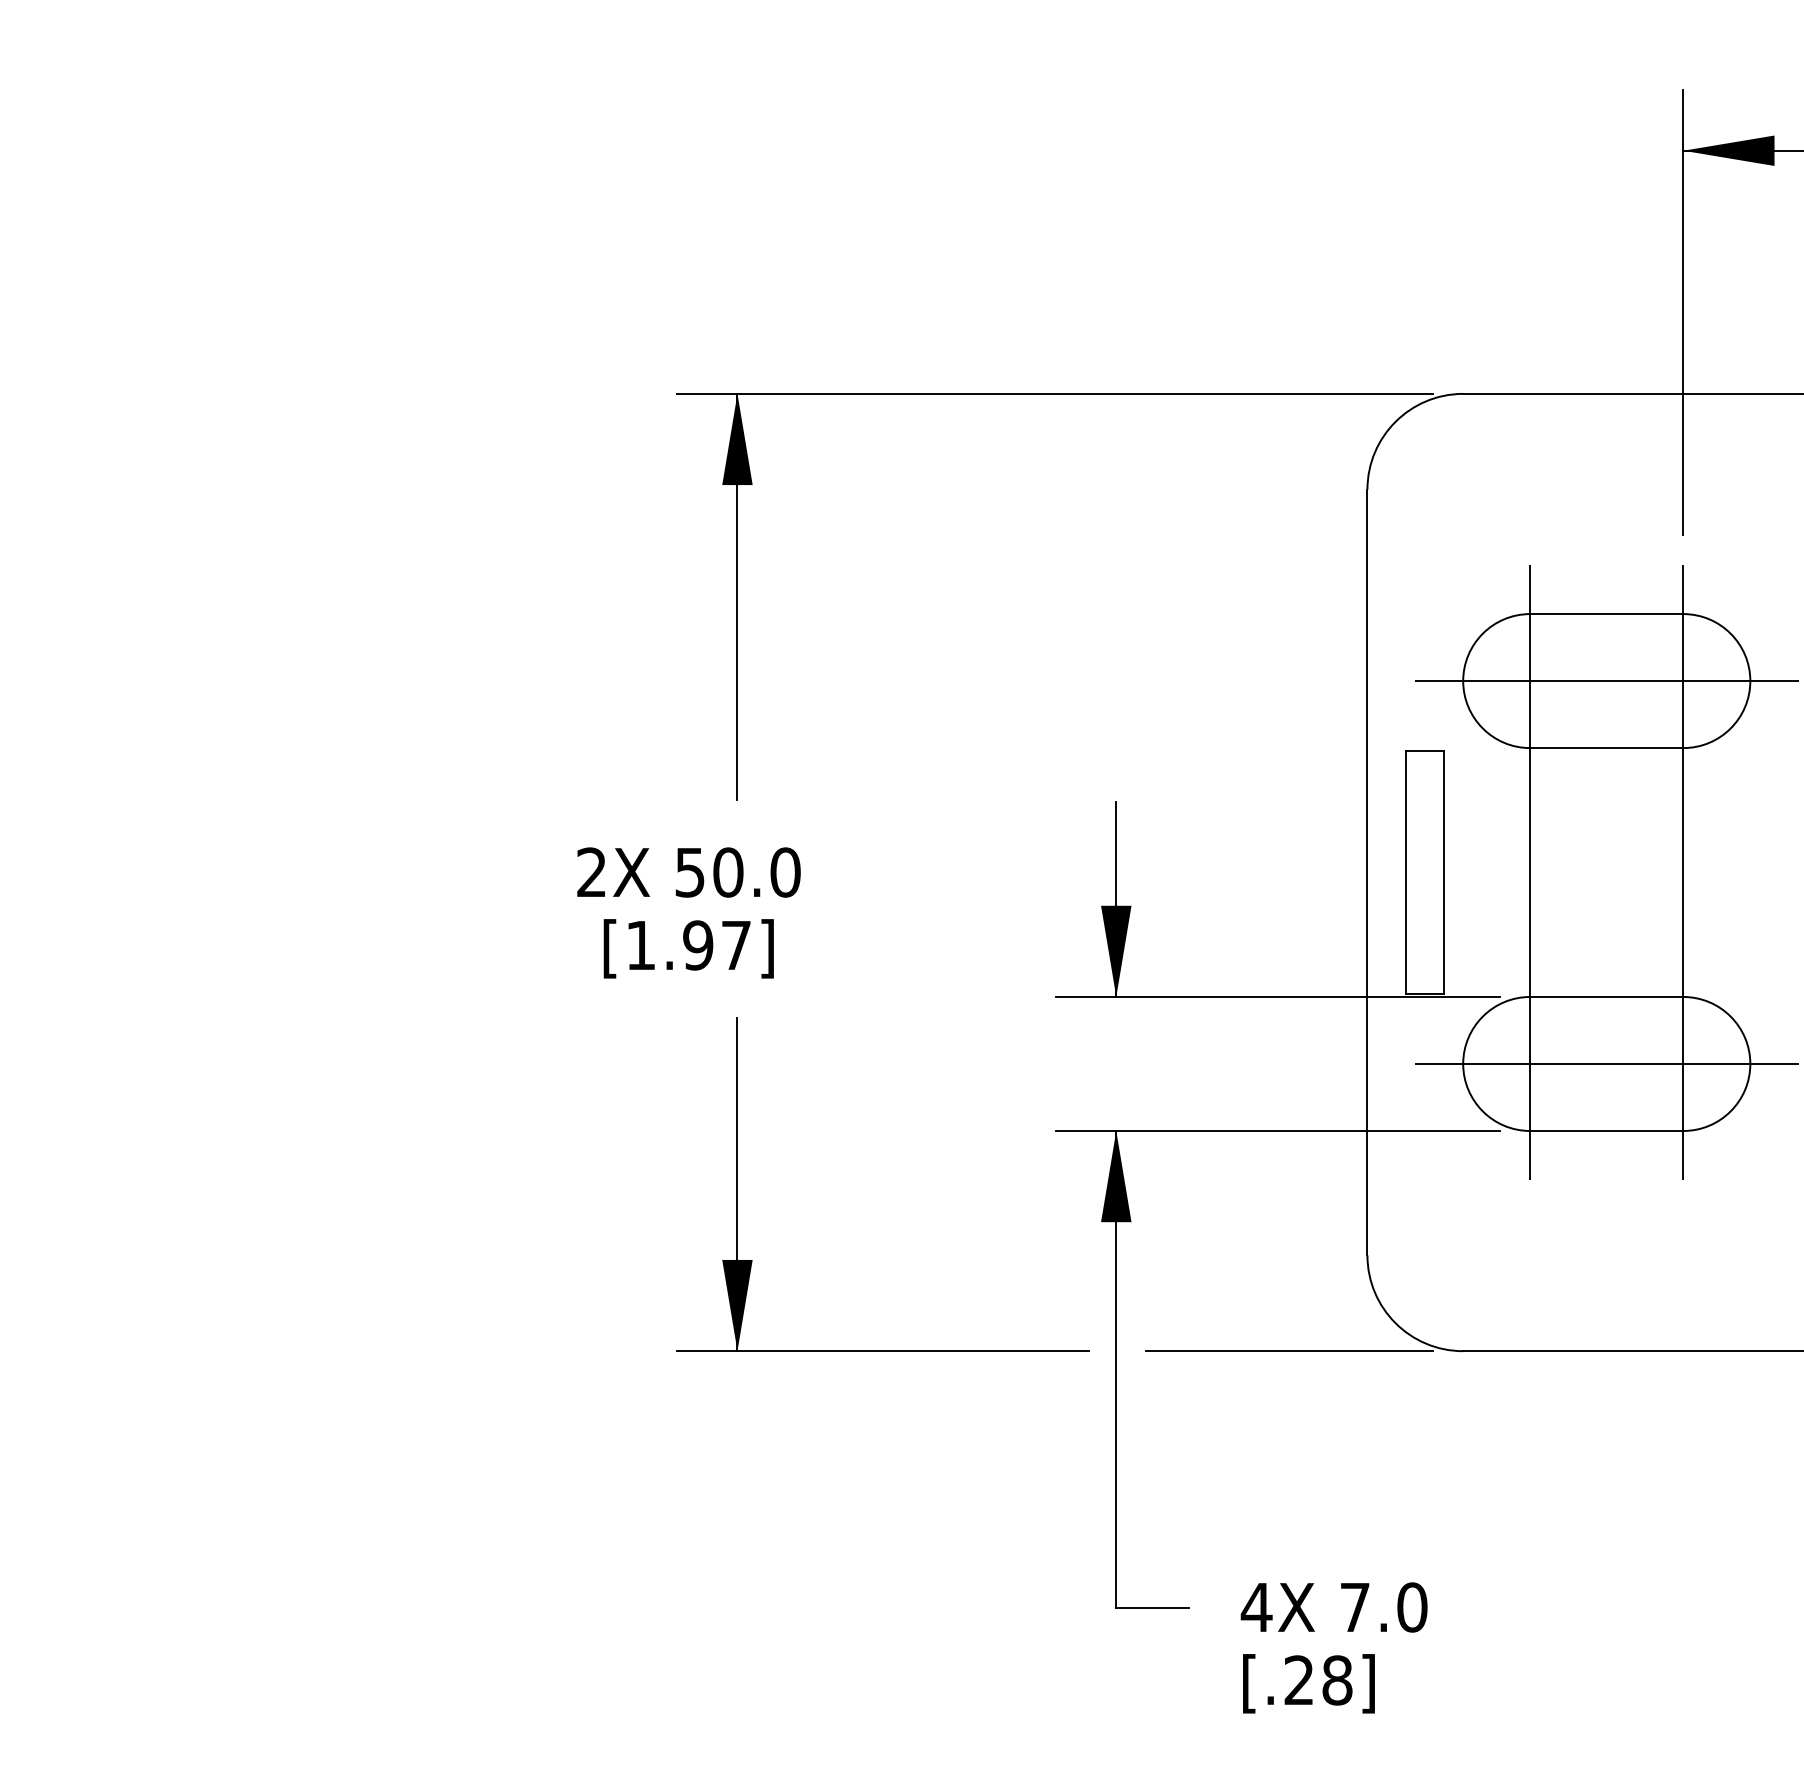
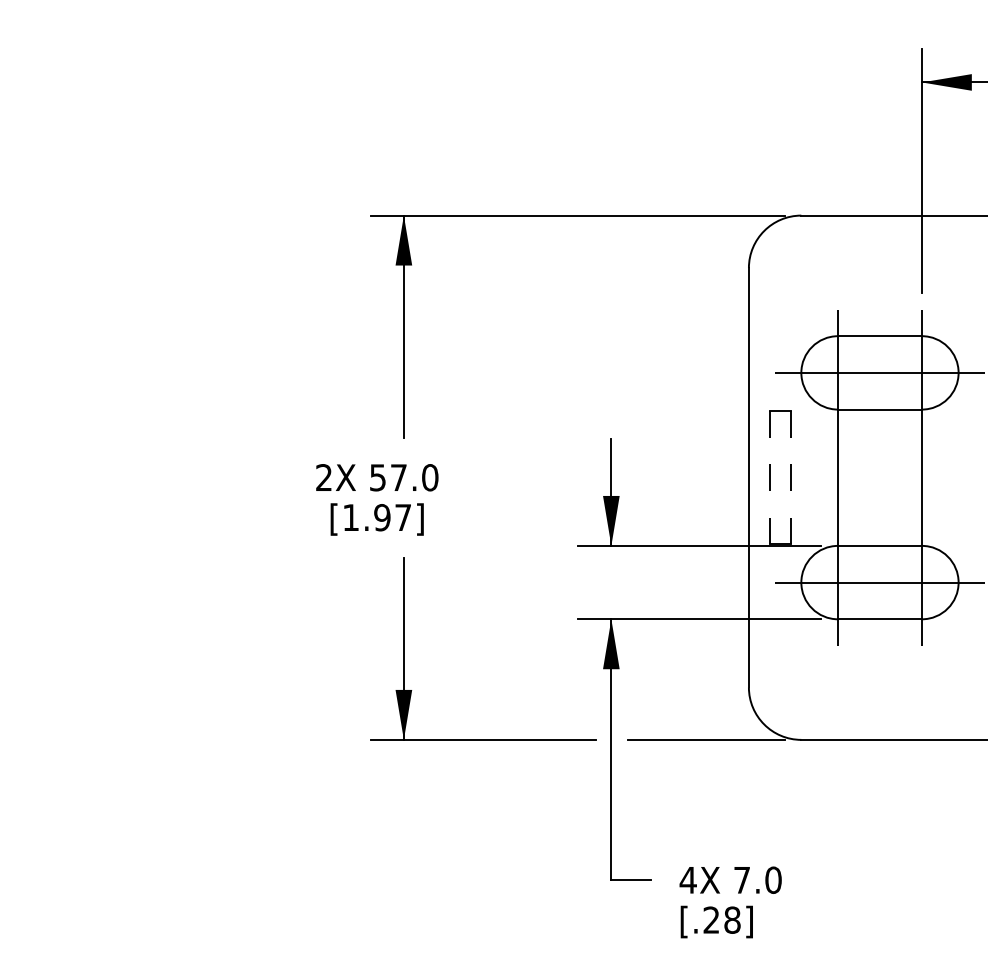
text: (727, 872) -> (398, 477), 50.0 -> 57.0
line: (1405, 872) -> (769, 477), solid -> dashed
line: (1443, 872) -> (790, 477), solid -> dashed

